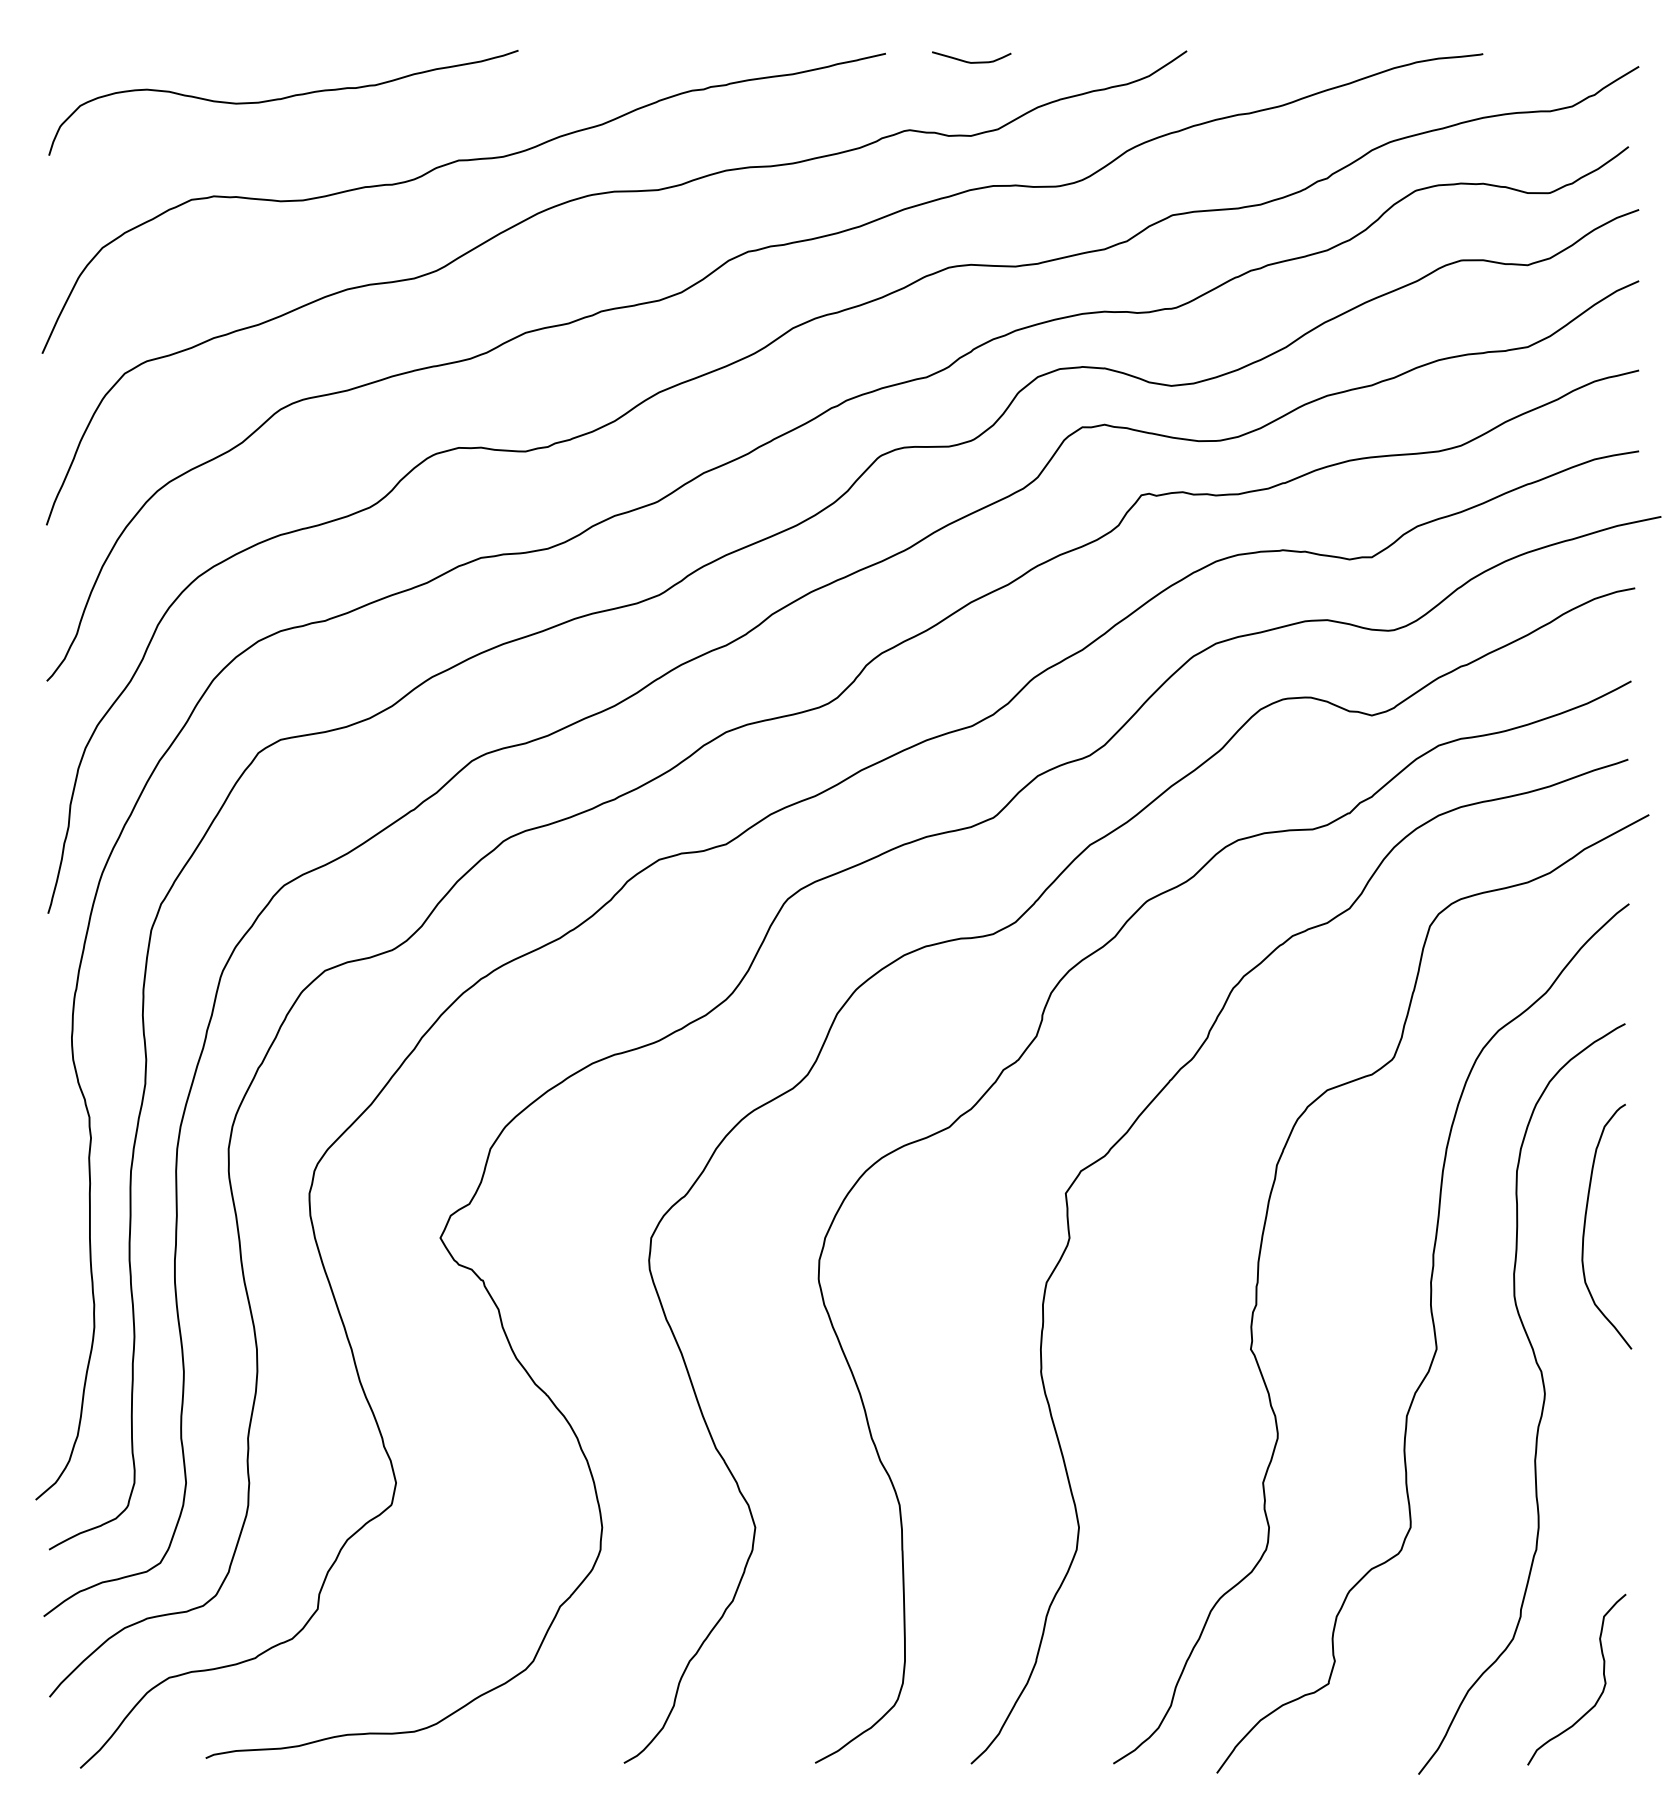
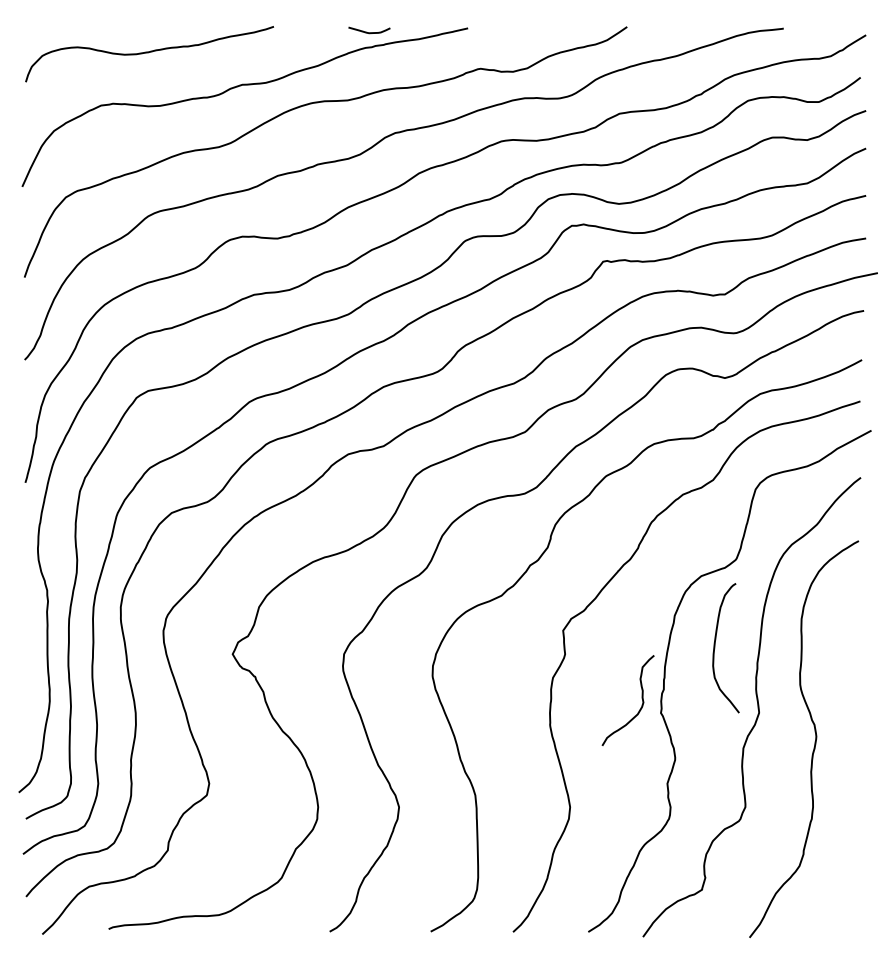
curve: (971, 61) -> (369, 32), moved
curve: (1586, 1227) -> (715, 648), moved
curve: (1601, 1675) -> (641, 698), moved

